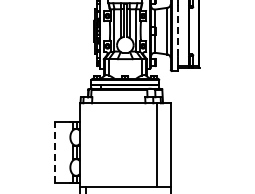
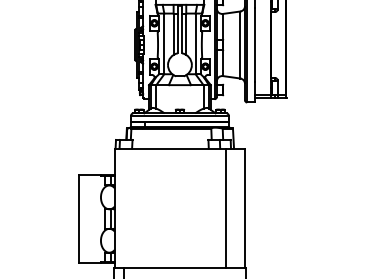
line: (177, 31) -> (254, 45), dashed -> solid
line: (55, 152) -> (79, 219), dashed -> solid

